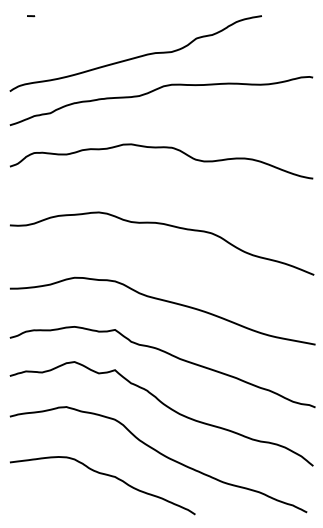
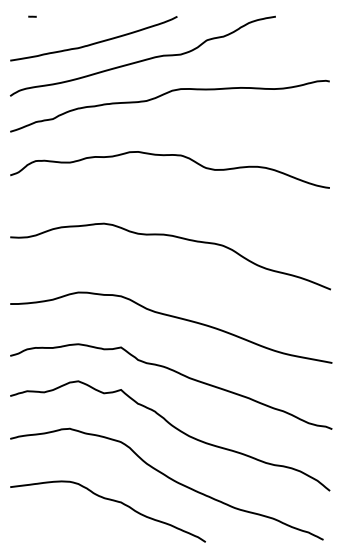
curve: (89, 40) -> (94, 42), added

